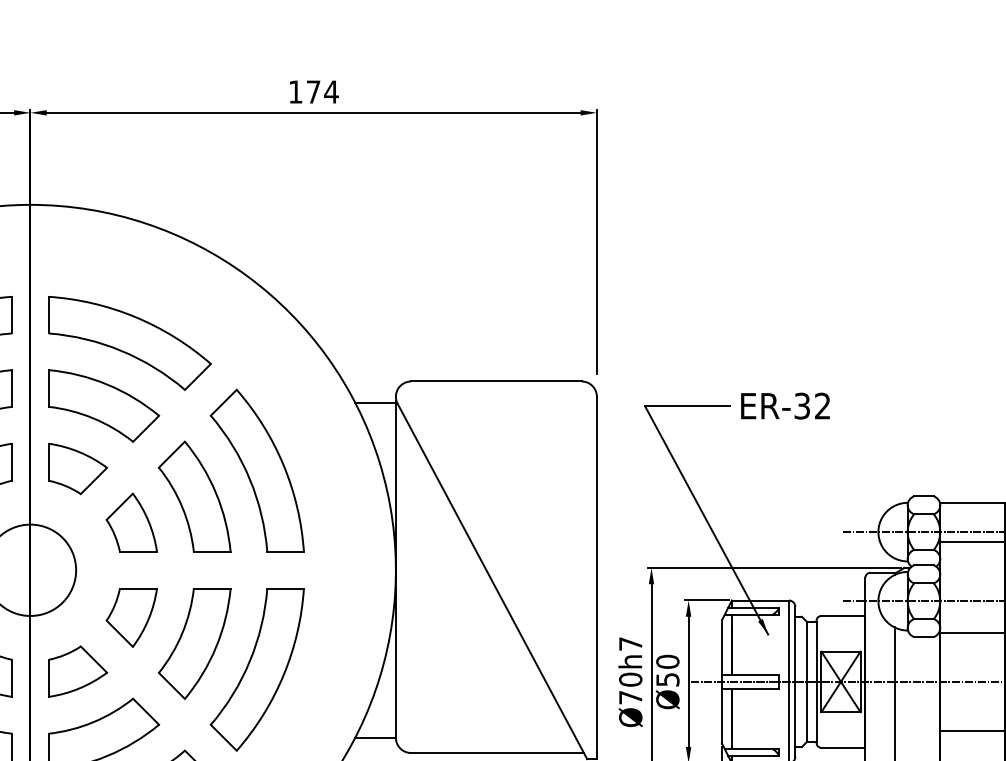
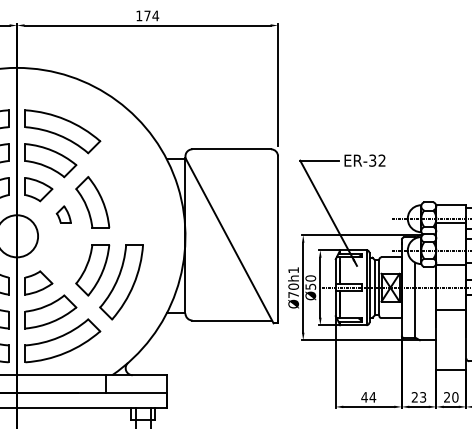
part: (257, 470) -> (121, 190), removed
part: (131, 522) -> (63, 214), size x0.6
part: (131, 618) -> (63, 258), removed
text: (630, 644) -> (293, 270), Ø70h7 -> Ø70h1

